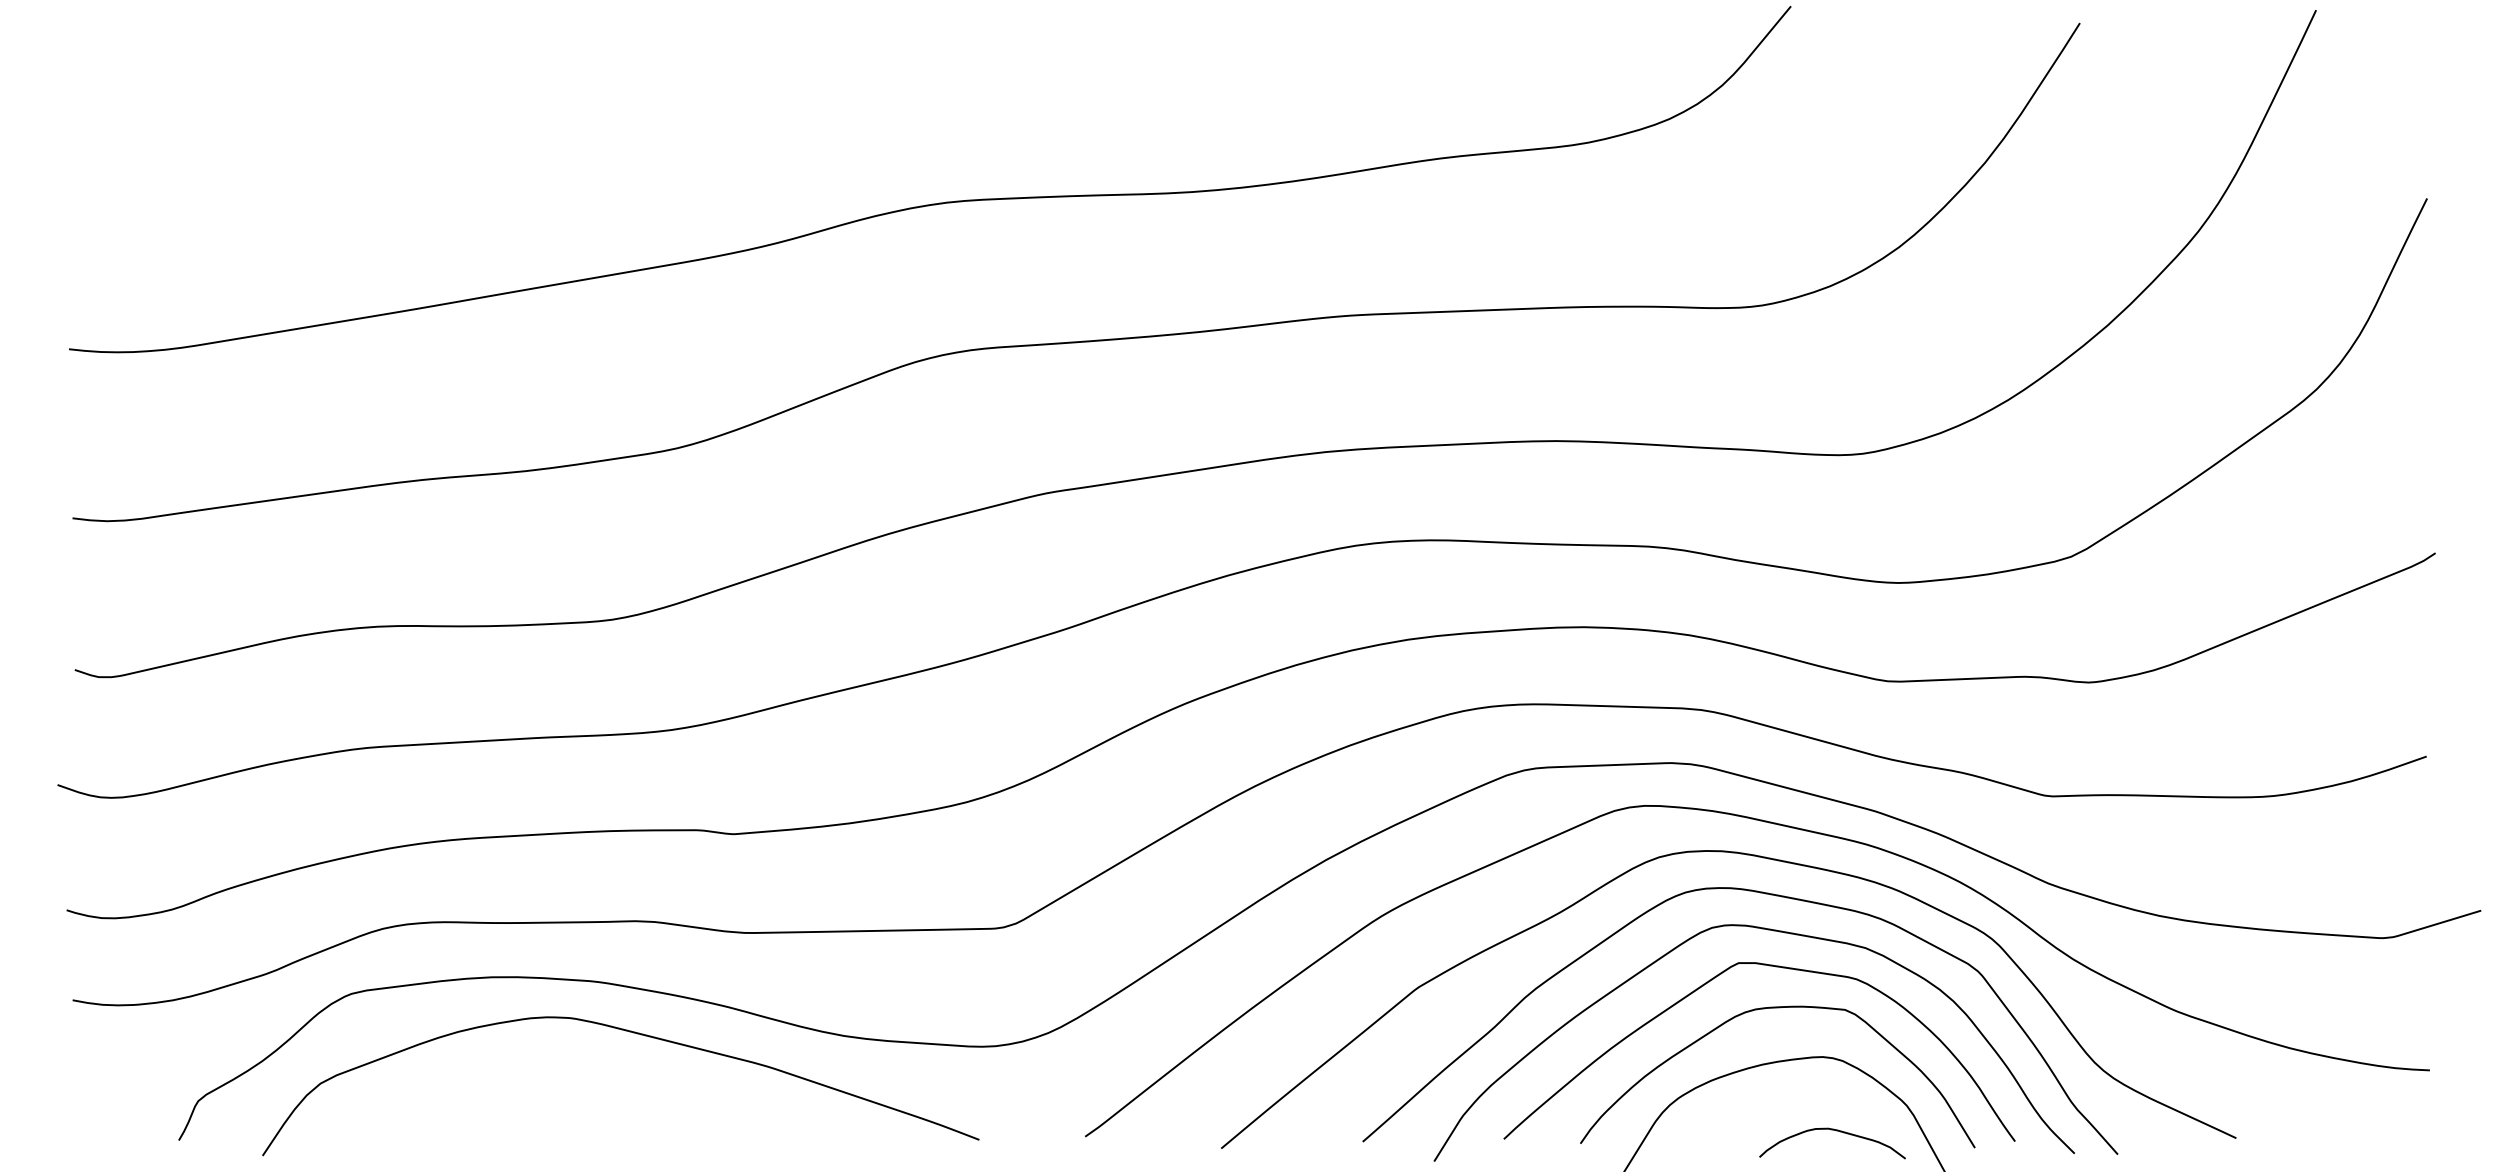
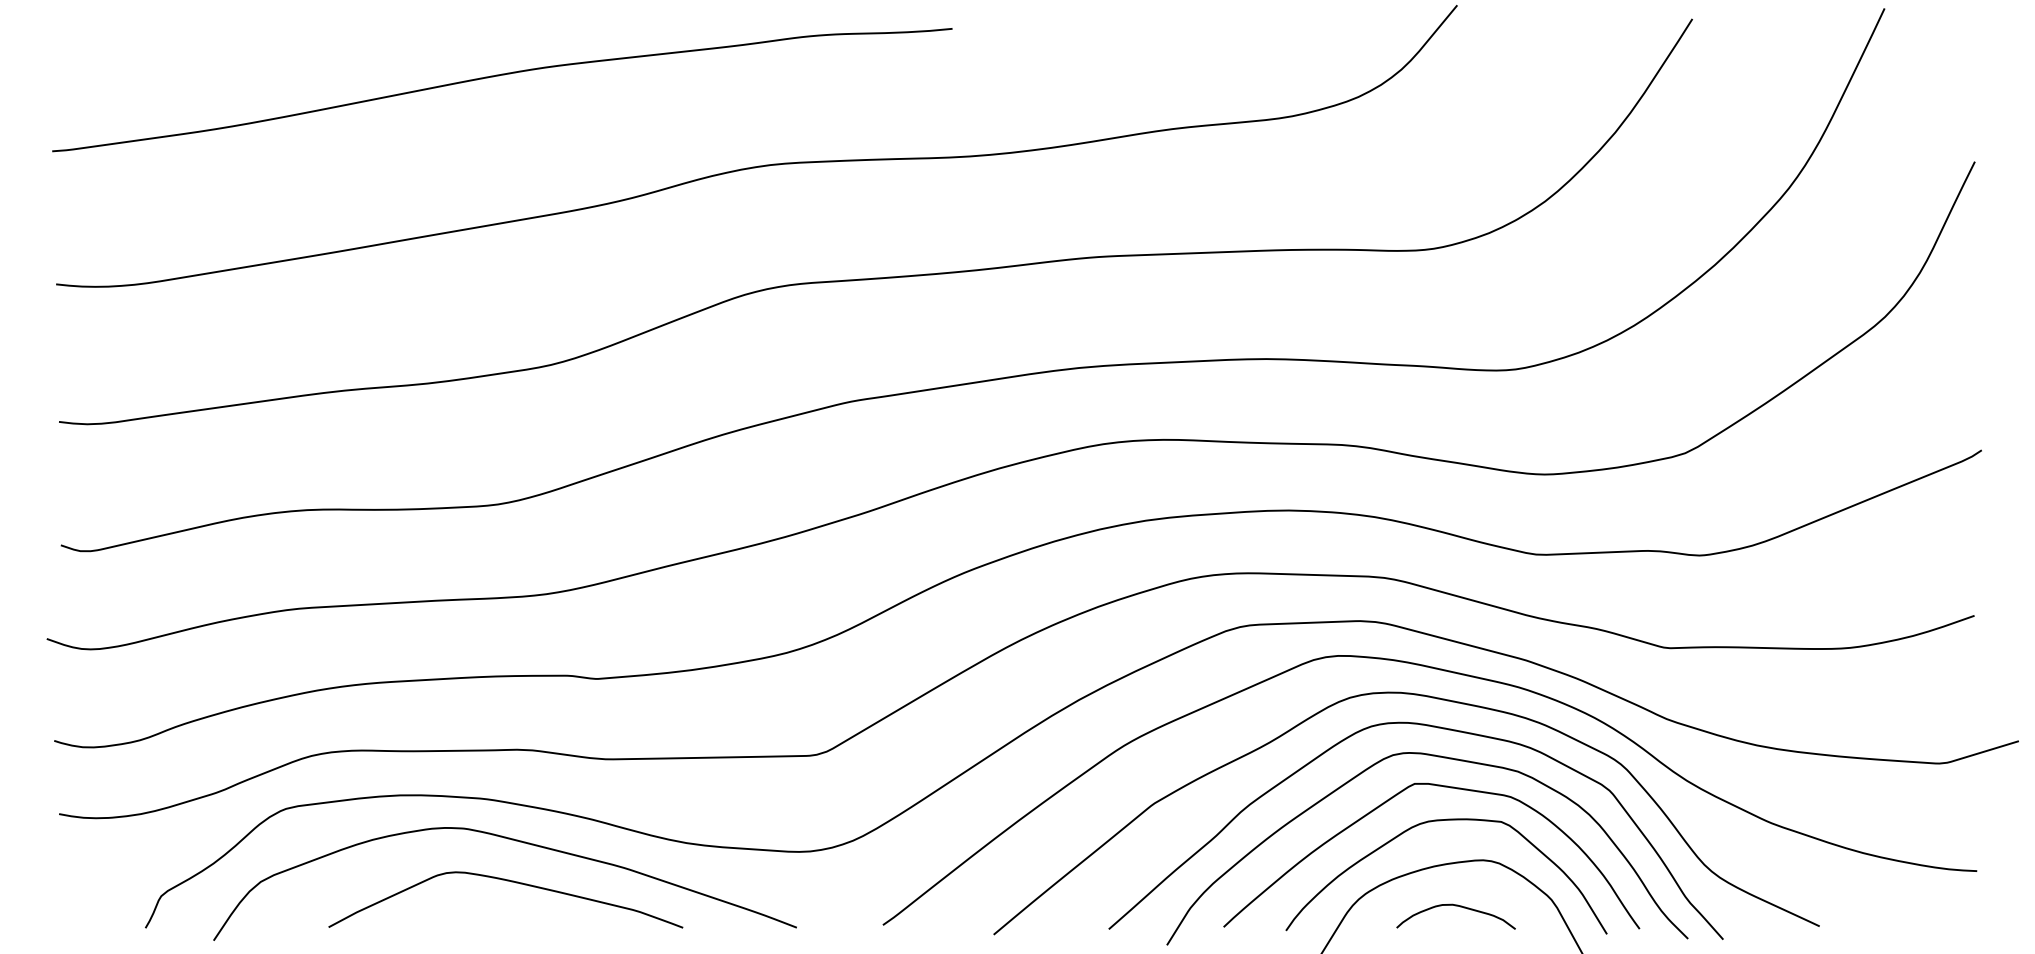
curve: (613, 93) -> (499, 76), added
curve: (626, 1083) -> (509, 881), added
curve: (1836, 1131) -> (1459, 907), moved

